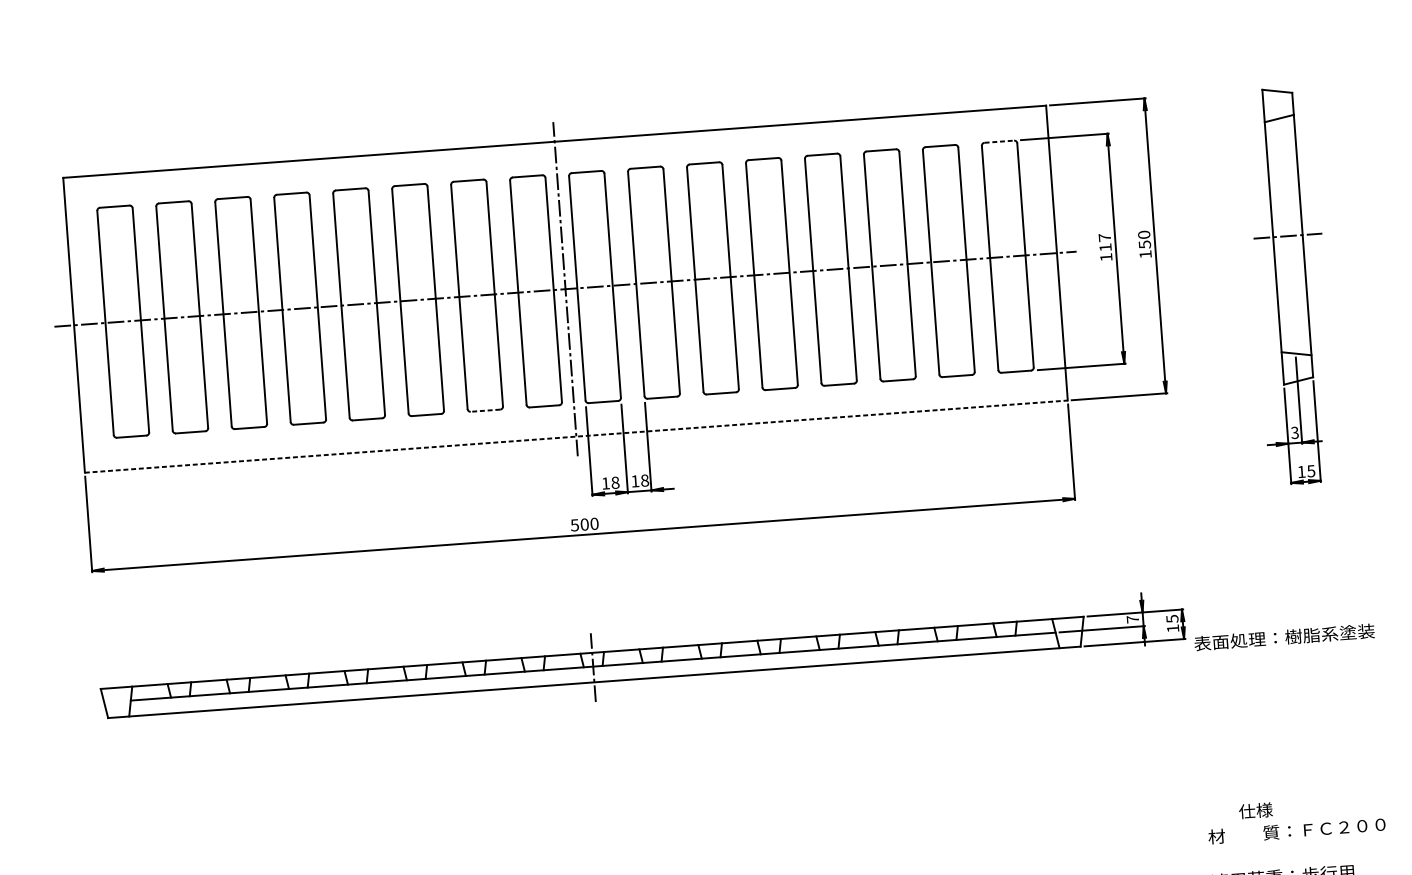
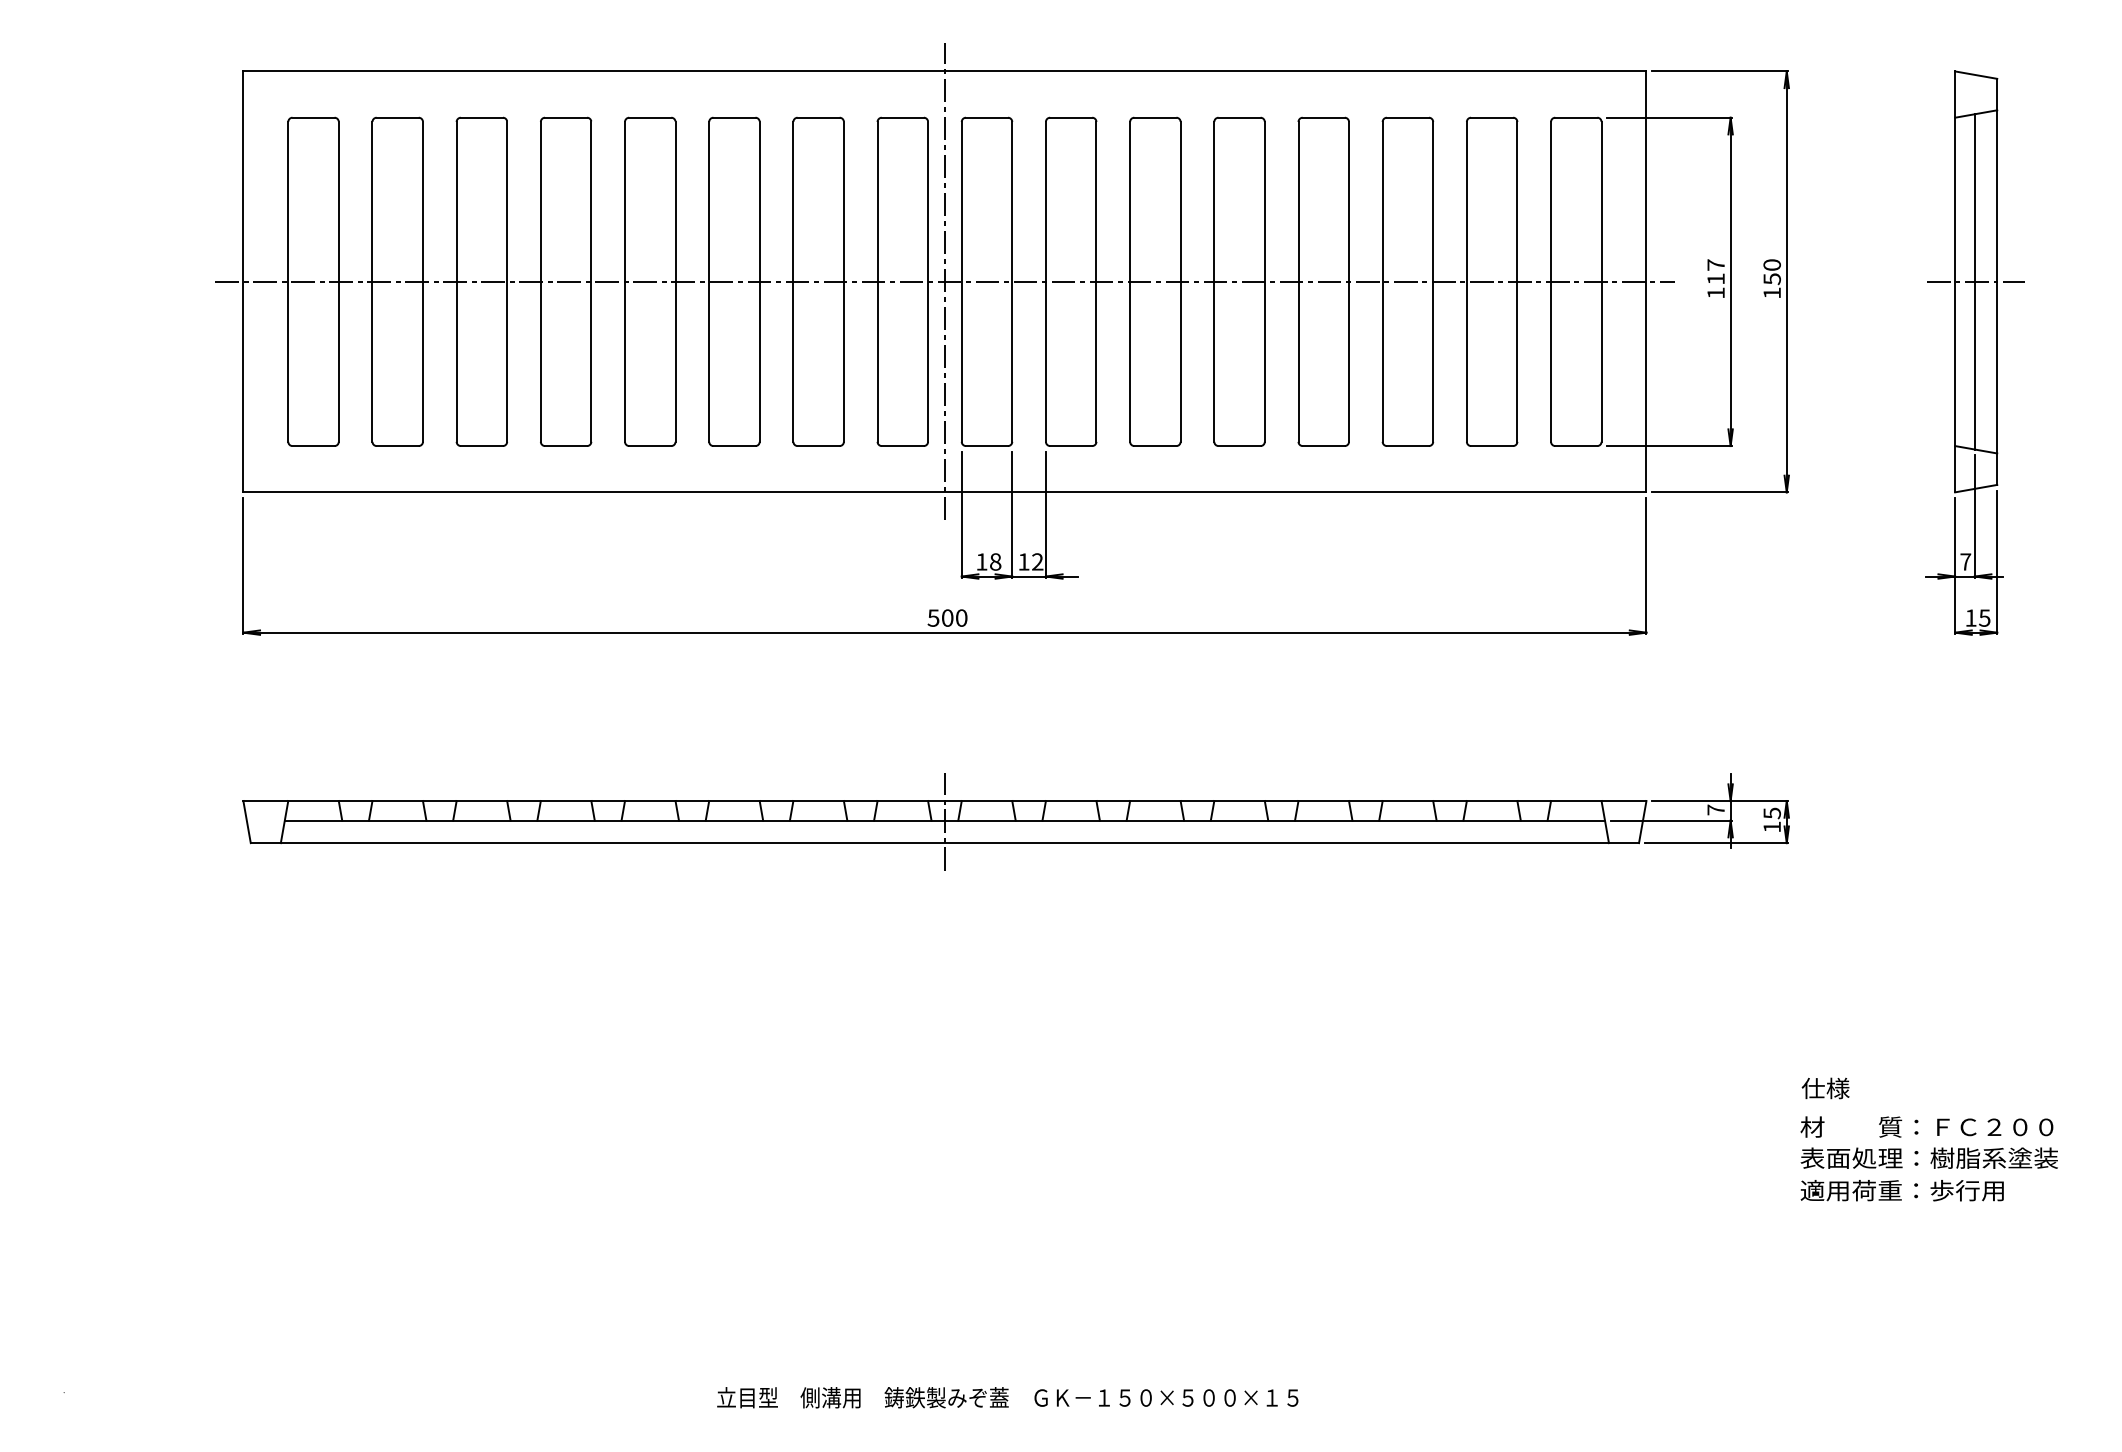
line: (999, 141) -> (1576, 117), dashed -> solid
line: (1286, 235) -> (1974, 281), added
line: (485, 411) -> (818, 446), dashed -> solid
text: (1294, 432) -> (1965, 561), 3 -> 7
line: (576, 436) -> (944, 492), dashed -> solid
text: (644, 480) -> (1037, 561), 18 -> 12
text: (1283, 636) -> (1928, 1157), moved
text: (1255, 810) -> (1825, 1088), moved

